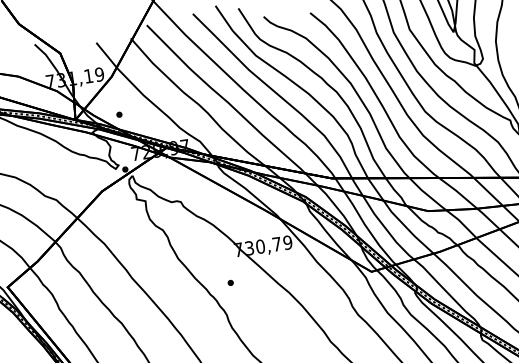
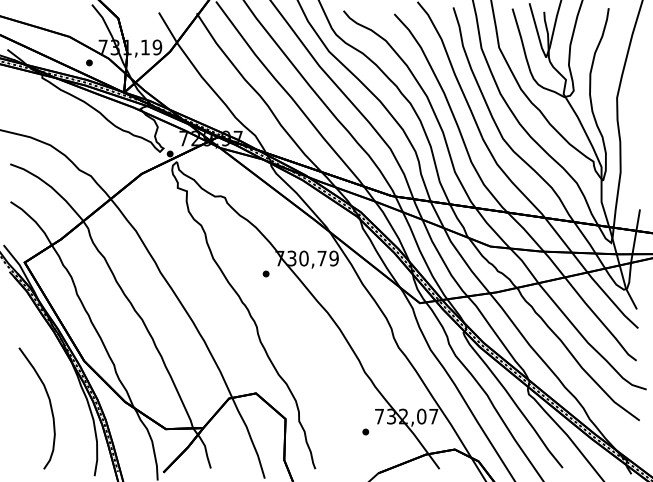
part: (119, 114) -> (89, 62), moved
part: (230, 282) -> (265, 273), moved

